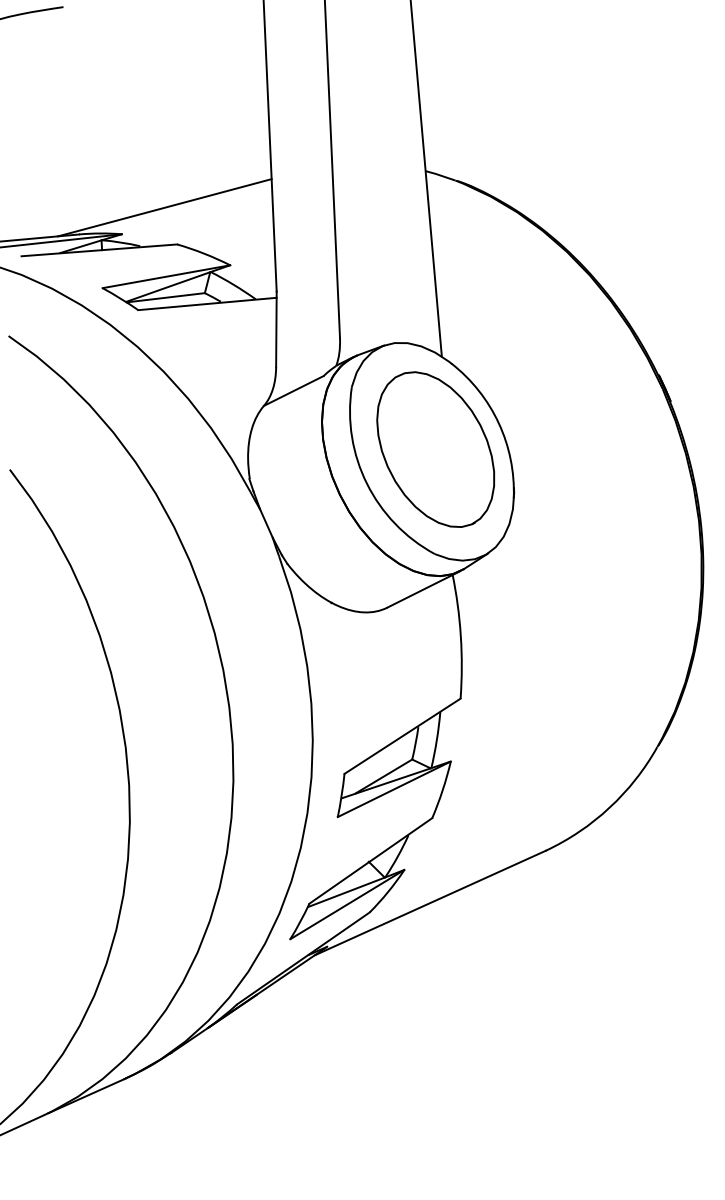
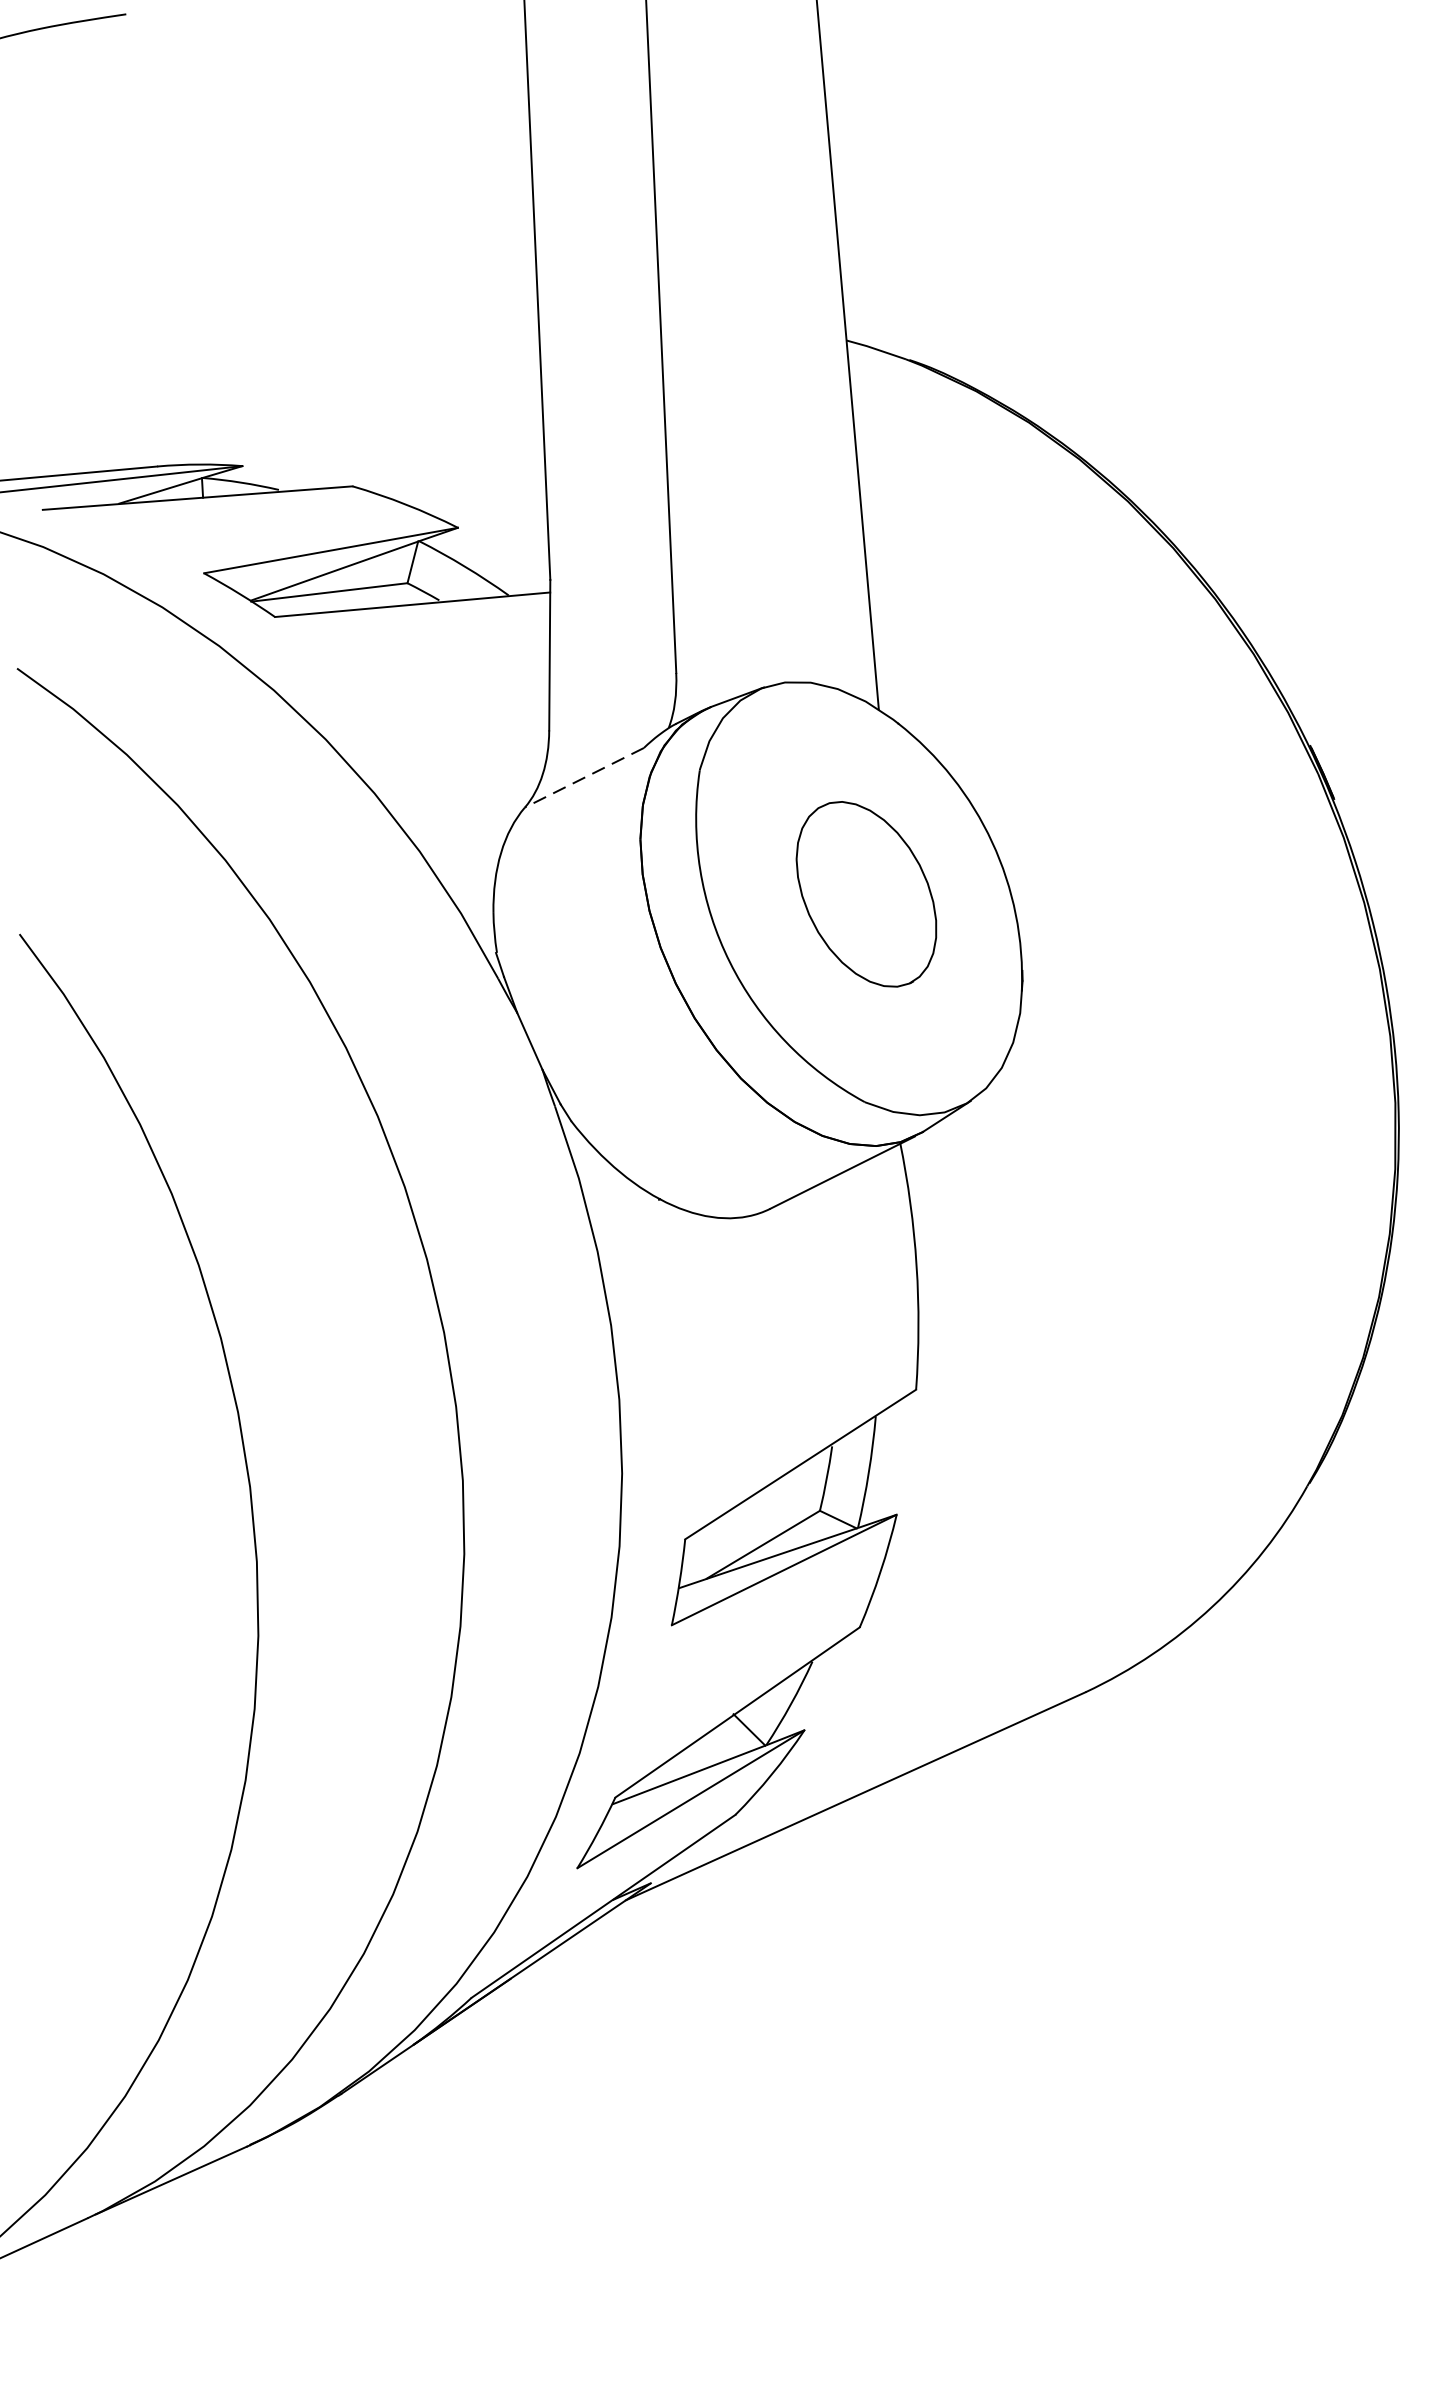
line: (164, 207) -> (327, 412), removed
line: (293, 391) -> (583, 778), solid -> dashed
part: (435, 449) -> (866, 894), size x0.6

